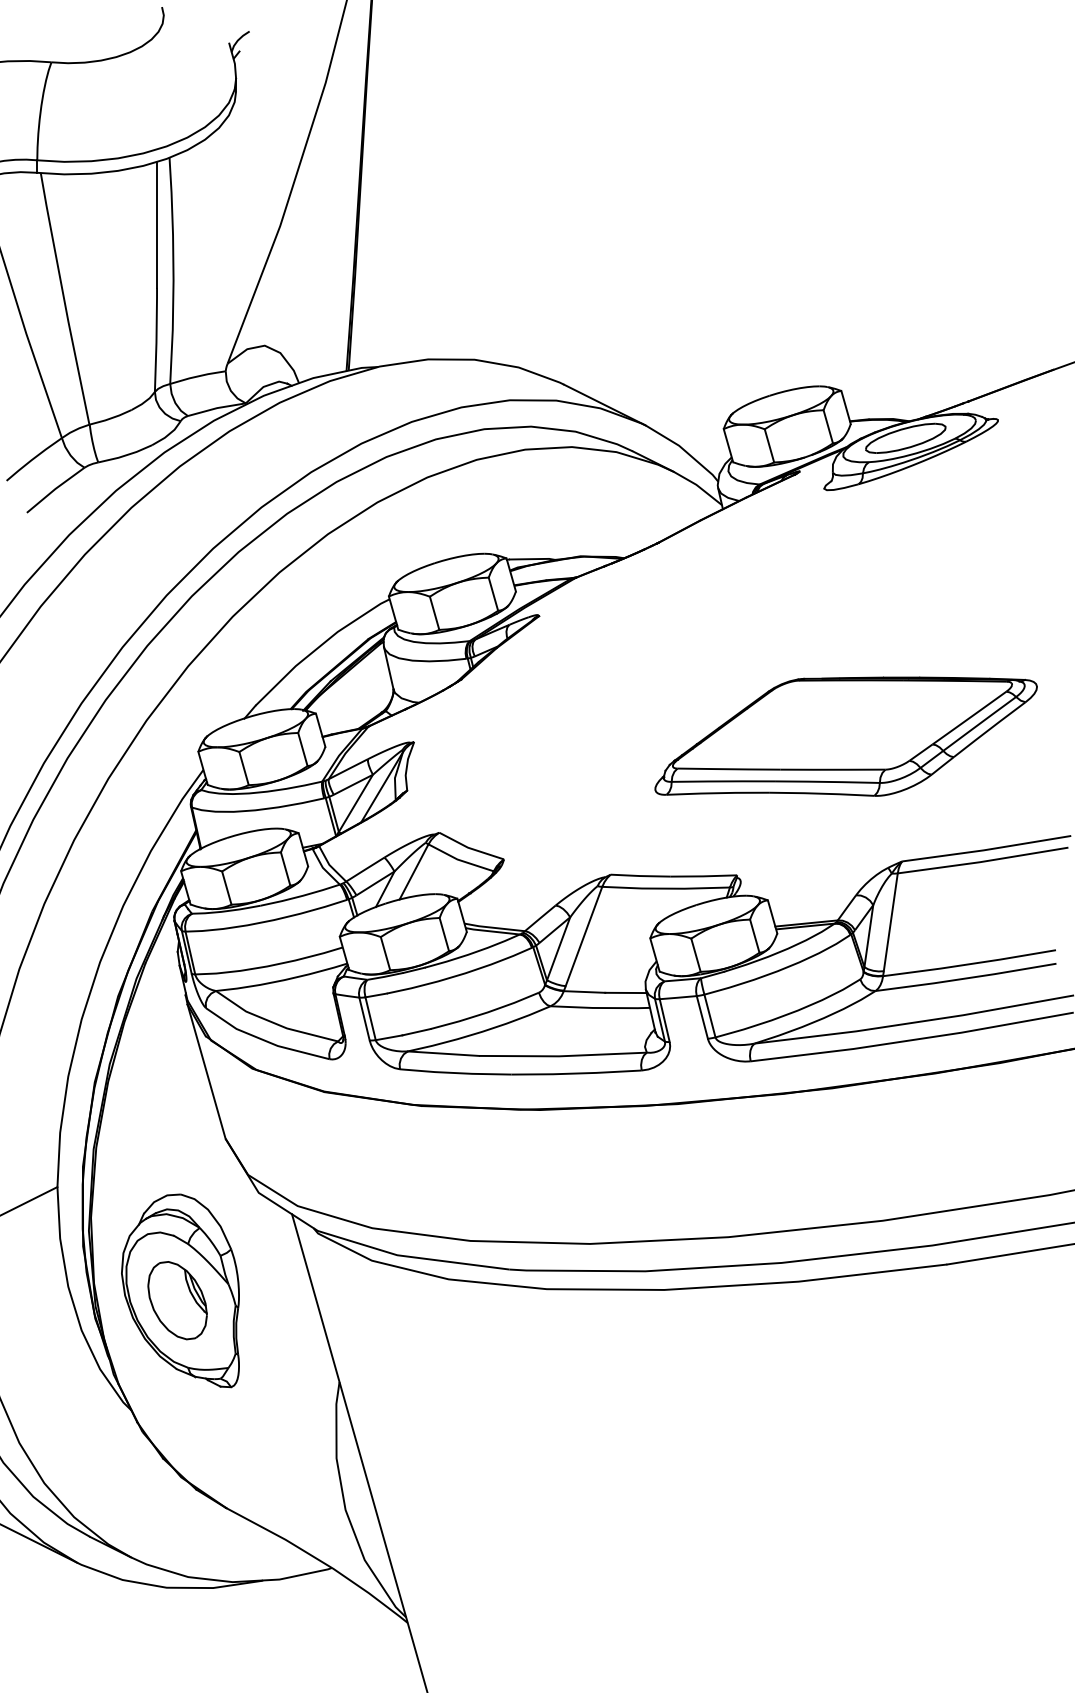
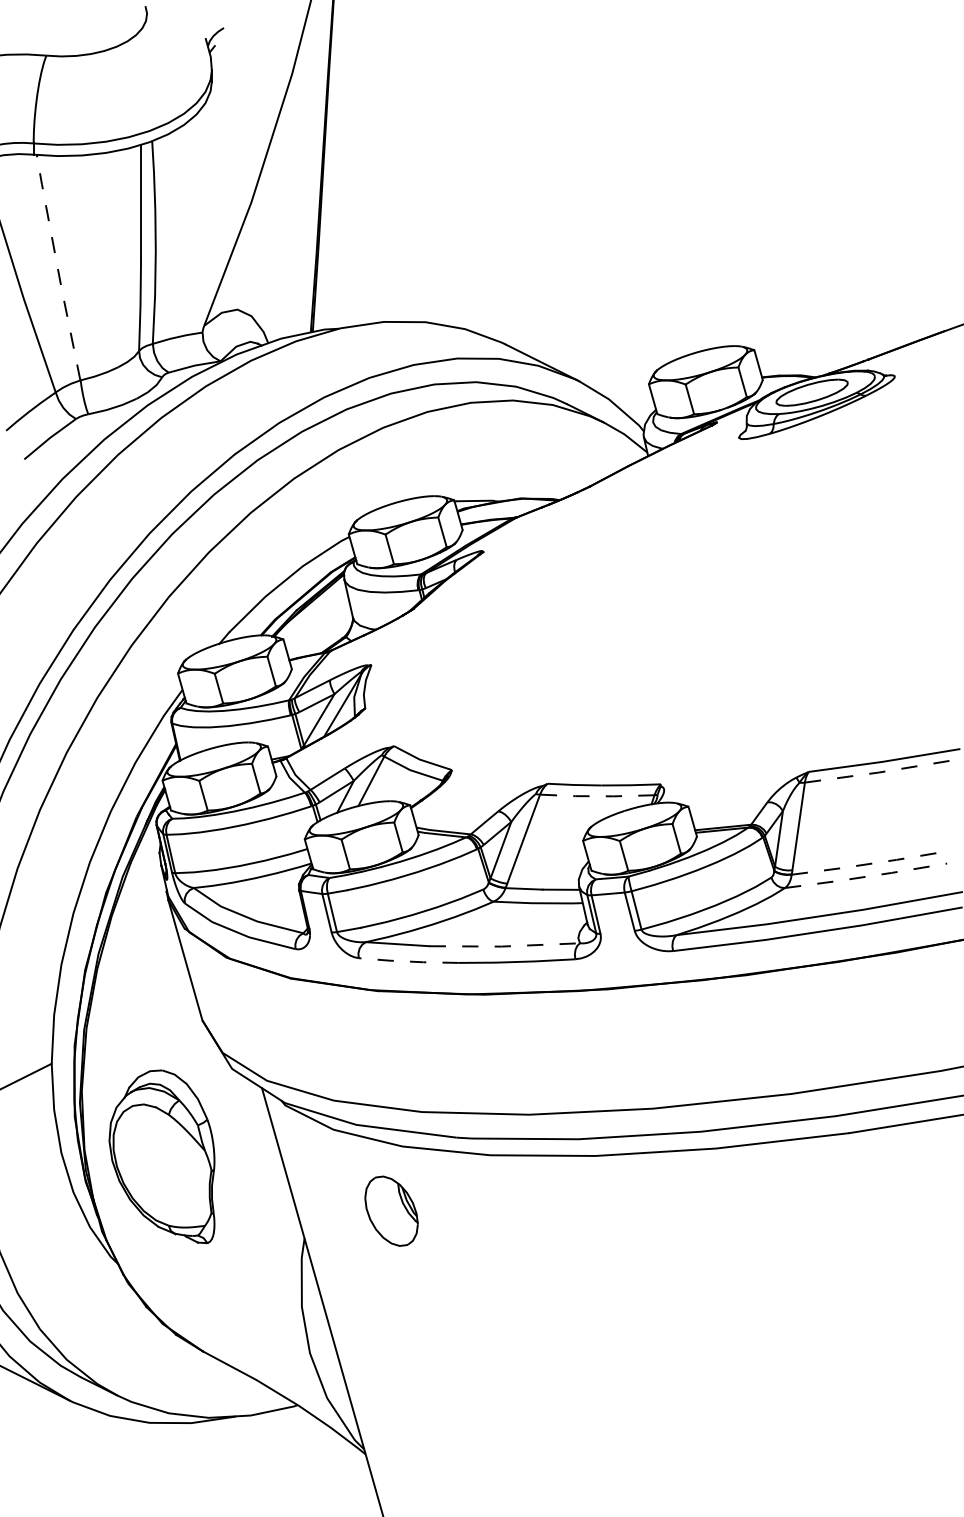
line: (64, 298) -> (58, 267), solid -> dashed
part: (845, 736) -> (758, 659), removed
line: (983, 861) -> (881, 771), solid -> dashed
line: (665, 888) -> (596, 796), solid -> dashed
line: (969, 964) -> (869, 864), solid -> dashed
line: (966, 978) -> (866, 876), solid -> dashed
line: (563, 1056) -> (505, 946), solid -> dashed
line: (455, 1073) -> (408, 961), solid -> dashed
part: (177, 1300) -> (391, 1211), moved

